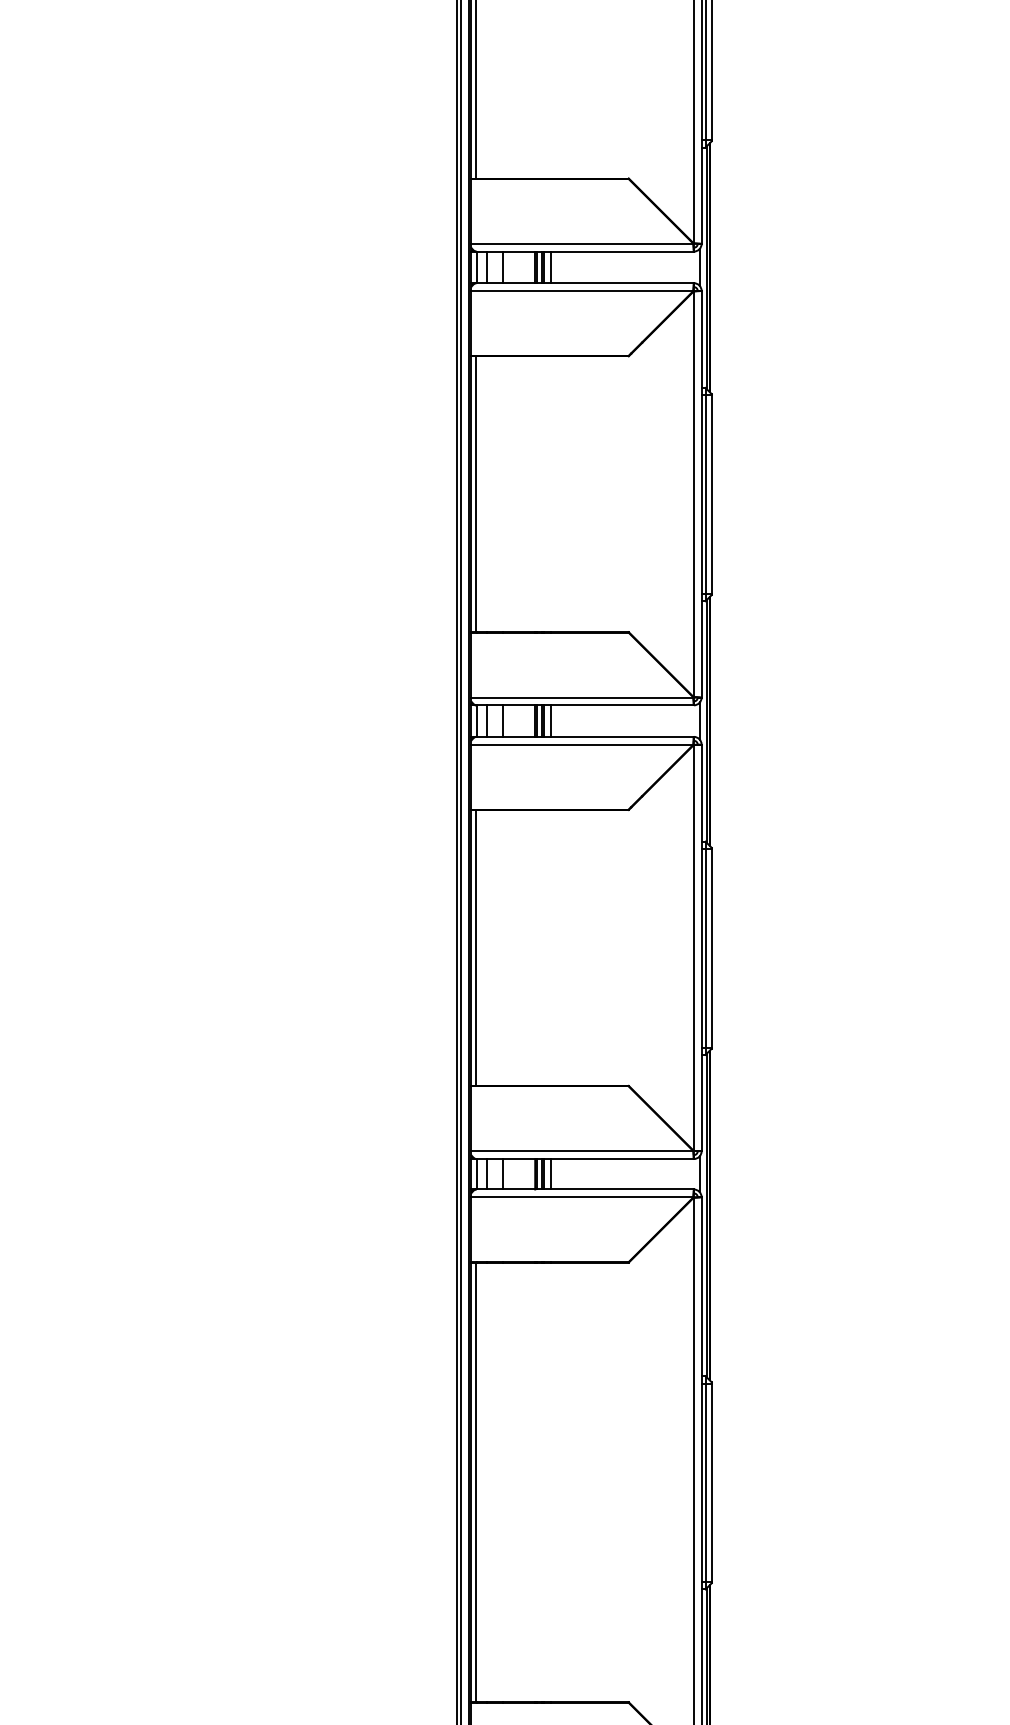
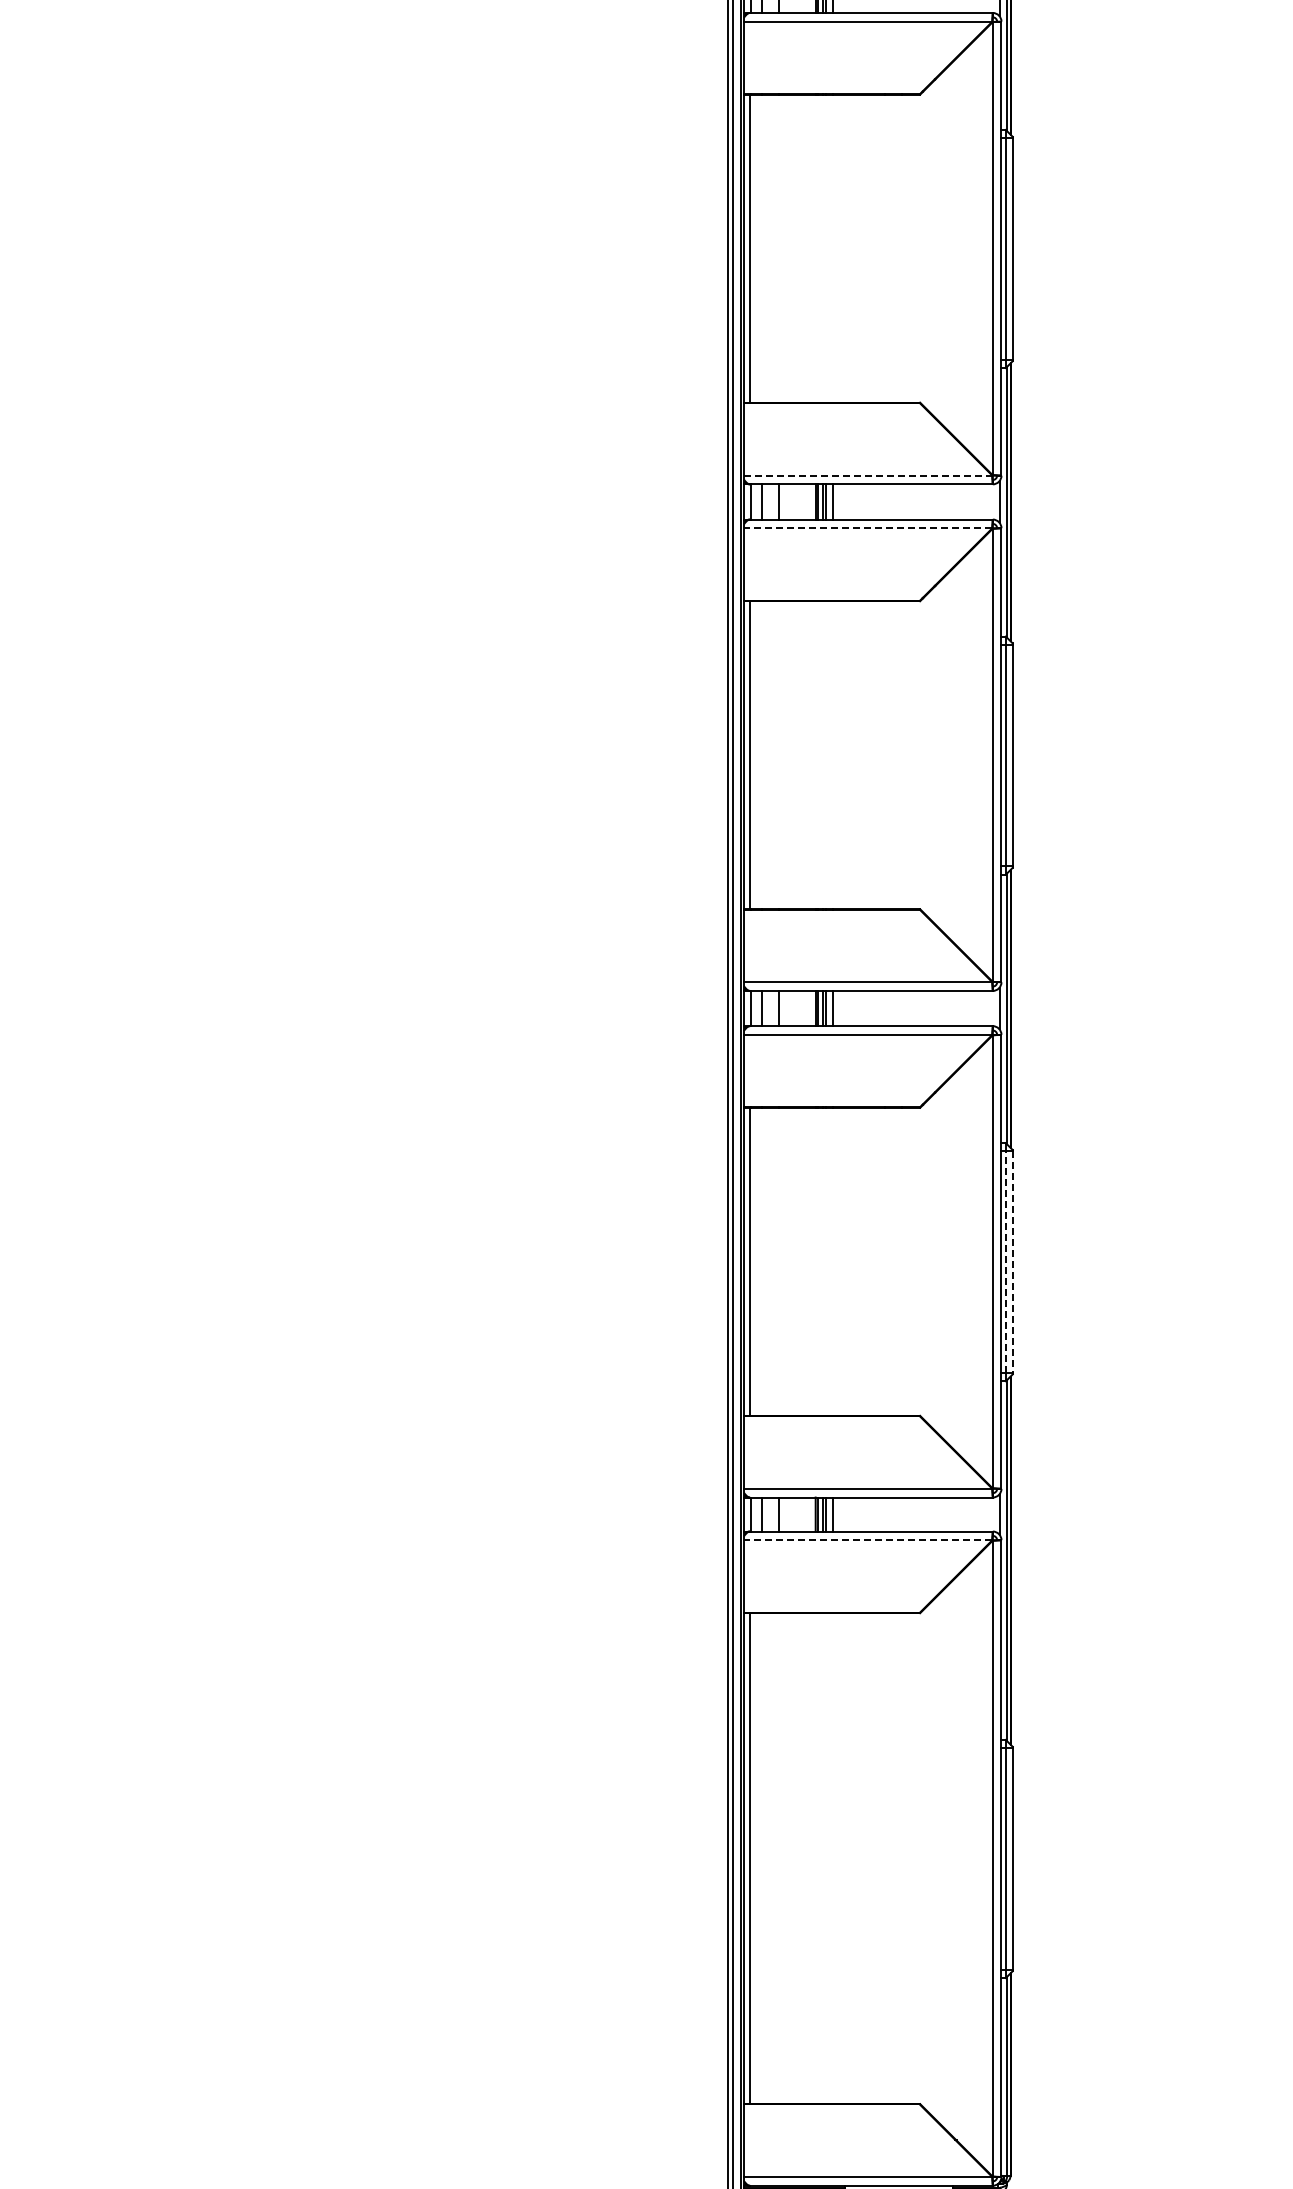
line: (582, 243) -> (868, 475), solid -> dashed
line: (581, 291) -> (867, 528), solid -> dashed
line: (705, 948) -> (1005, 1262), solid -> dashed
line: (711, 948) -> (1012, 1262), solid -> dashed
line: (581, 1197) -> (867, 1540), solid -> dashed

